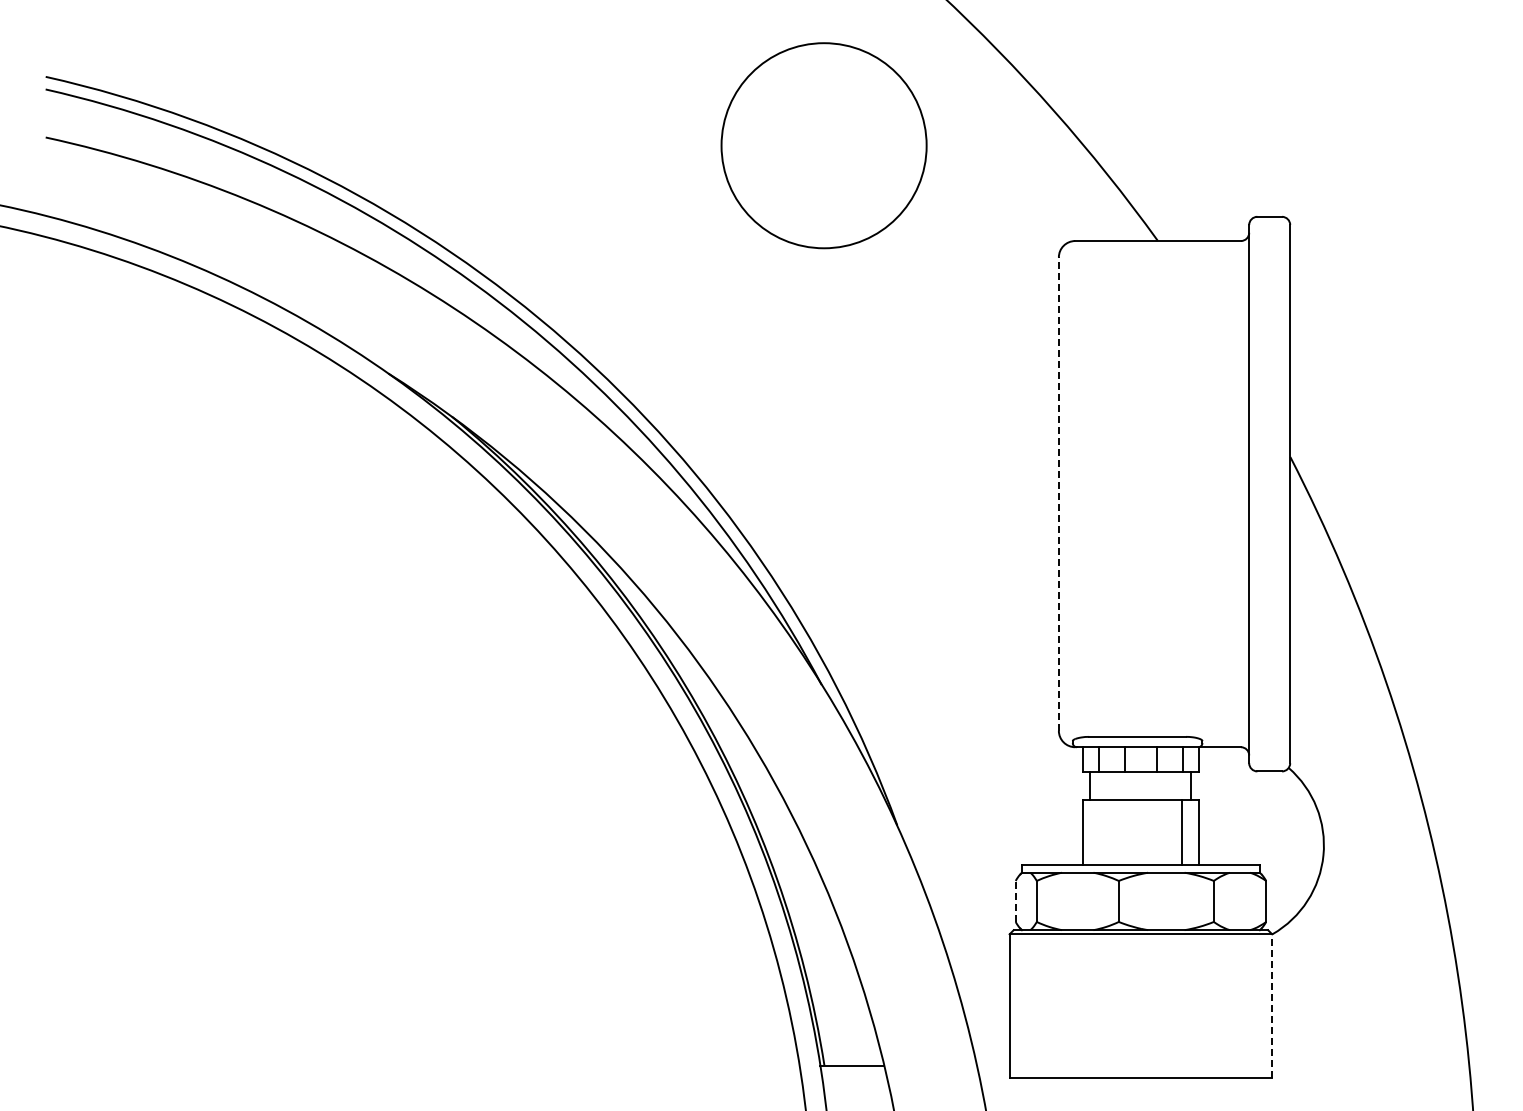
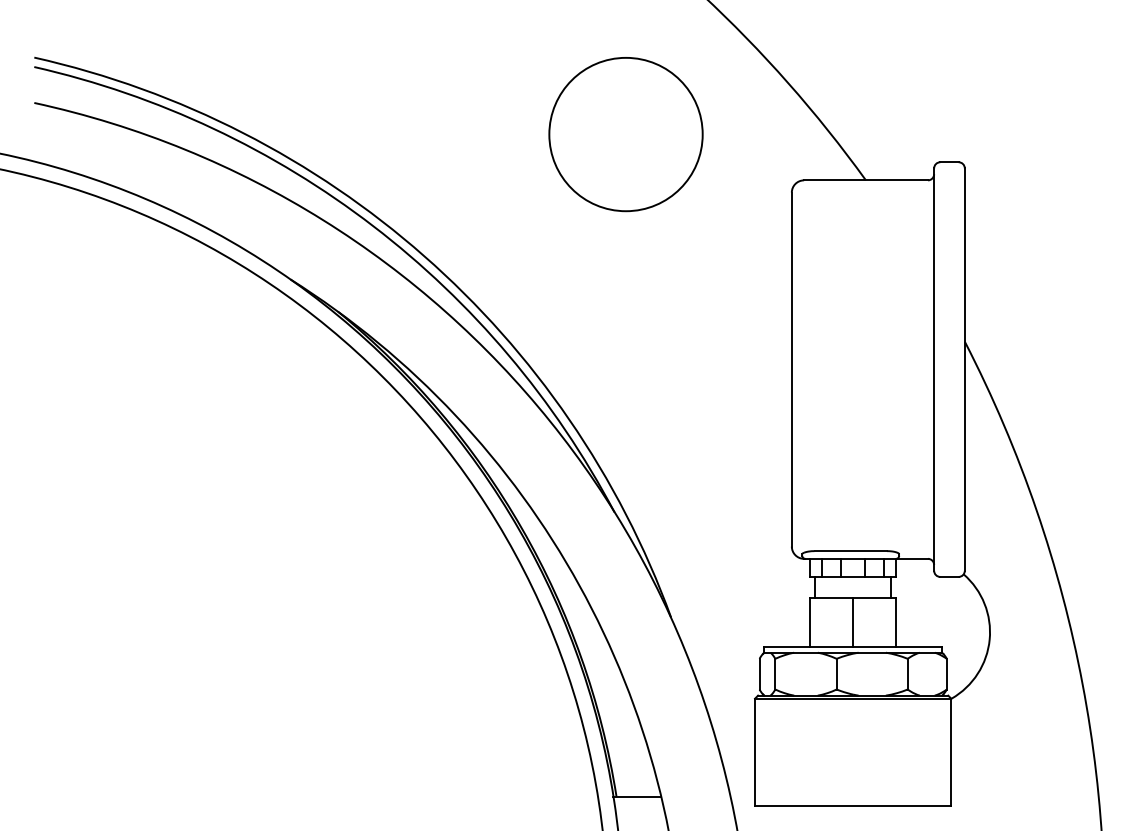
circle: (823, 145) -> (625, 134), moved
line: (1058, 494) -> (791, 369), dashed -> solid
line: (1181, 832) -> (852, 622), moved
line: (1015, 901) -> (759, 674), dashed -> solid
line: (1272, 1006) -> (951, 752), dashed -> solid

